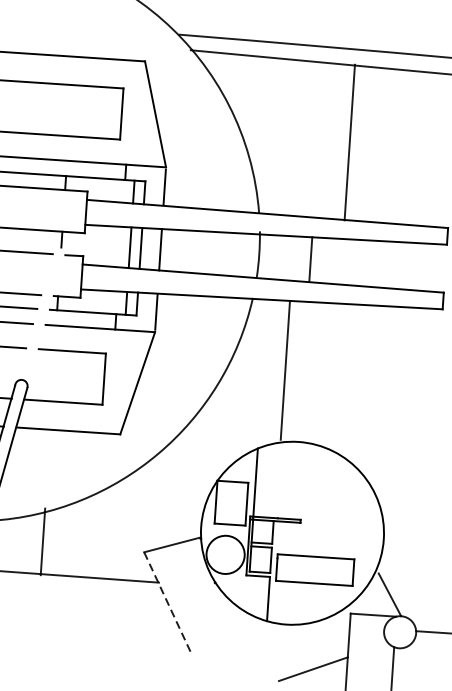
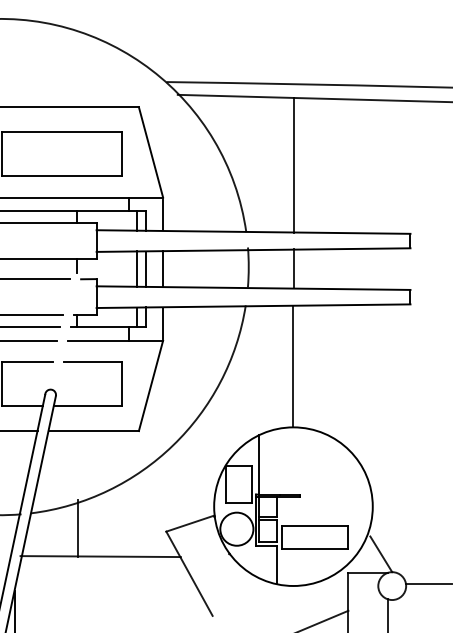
line: (349, 142) -> (293, 165), moved
line: (284, 370) -> (292, 366), moved
line: (167, 603) -> (189, 574), dashed -> solid

